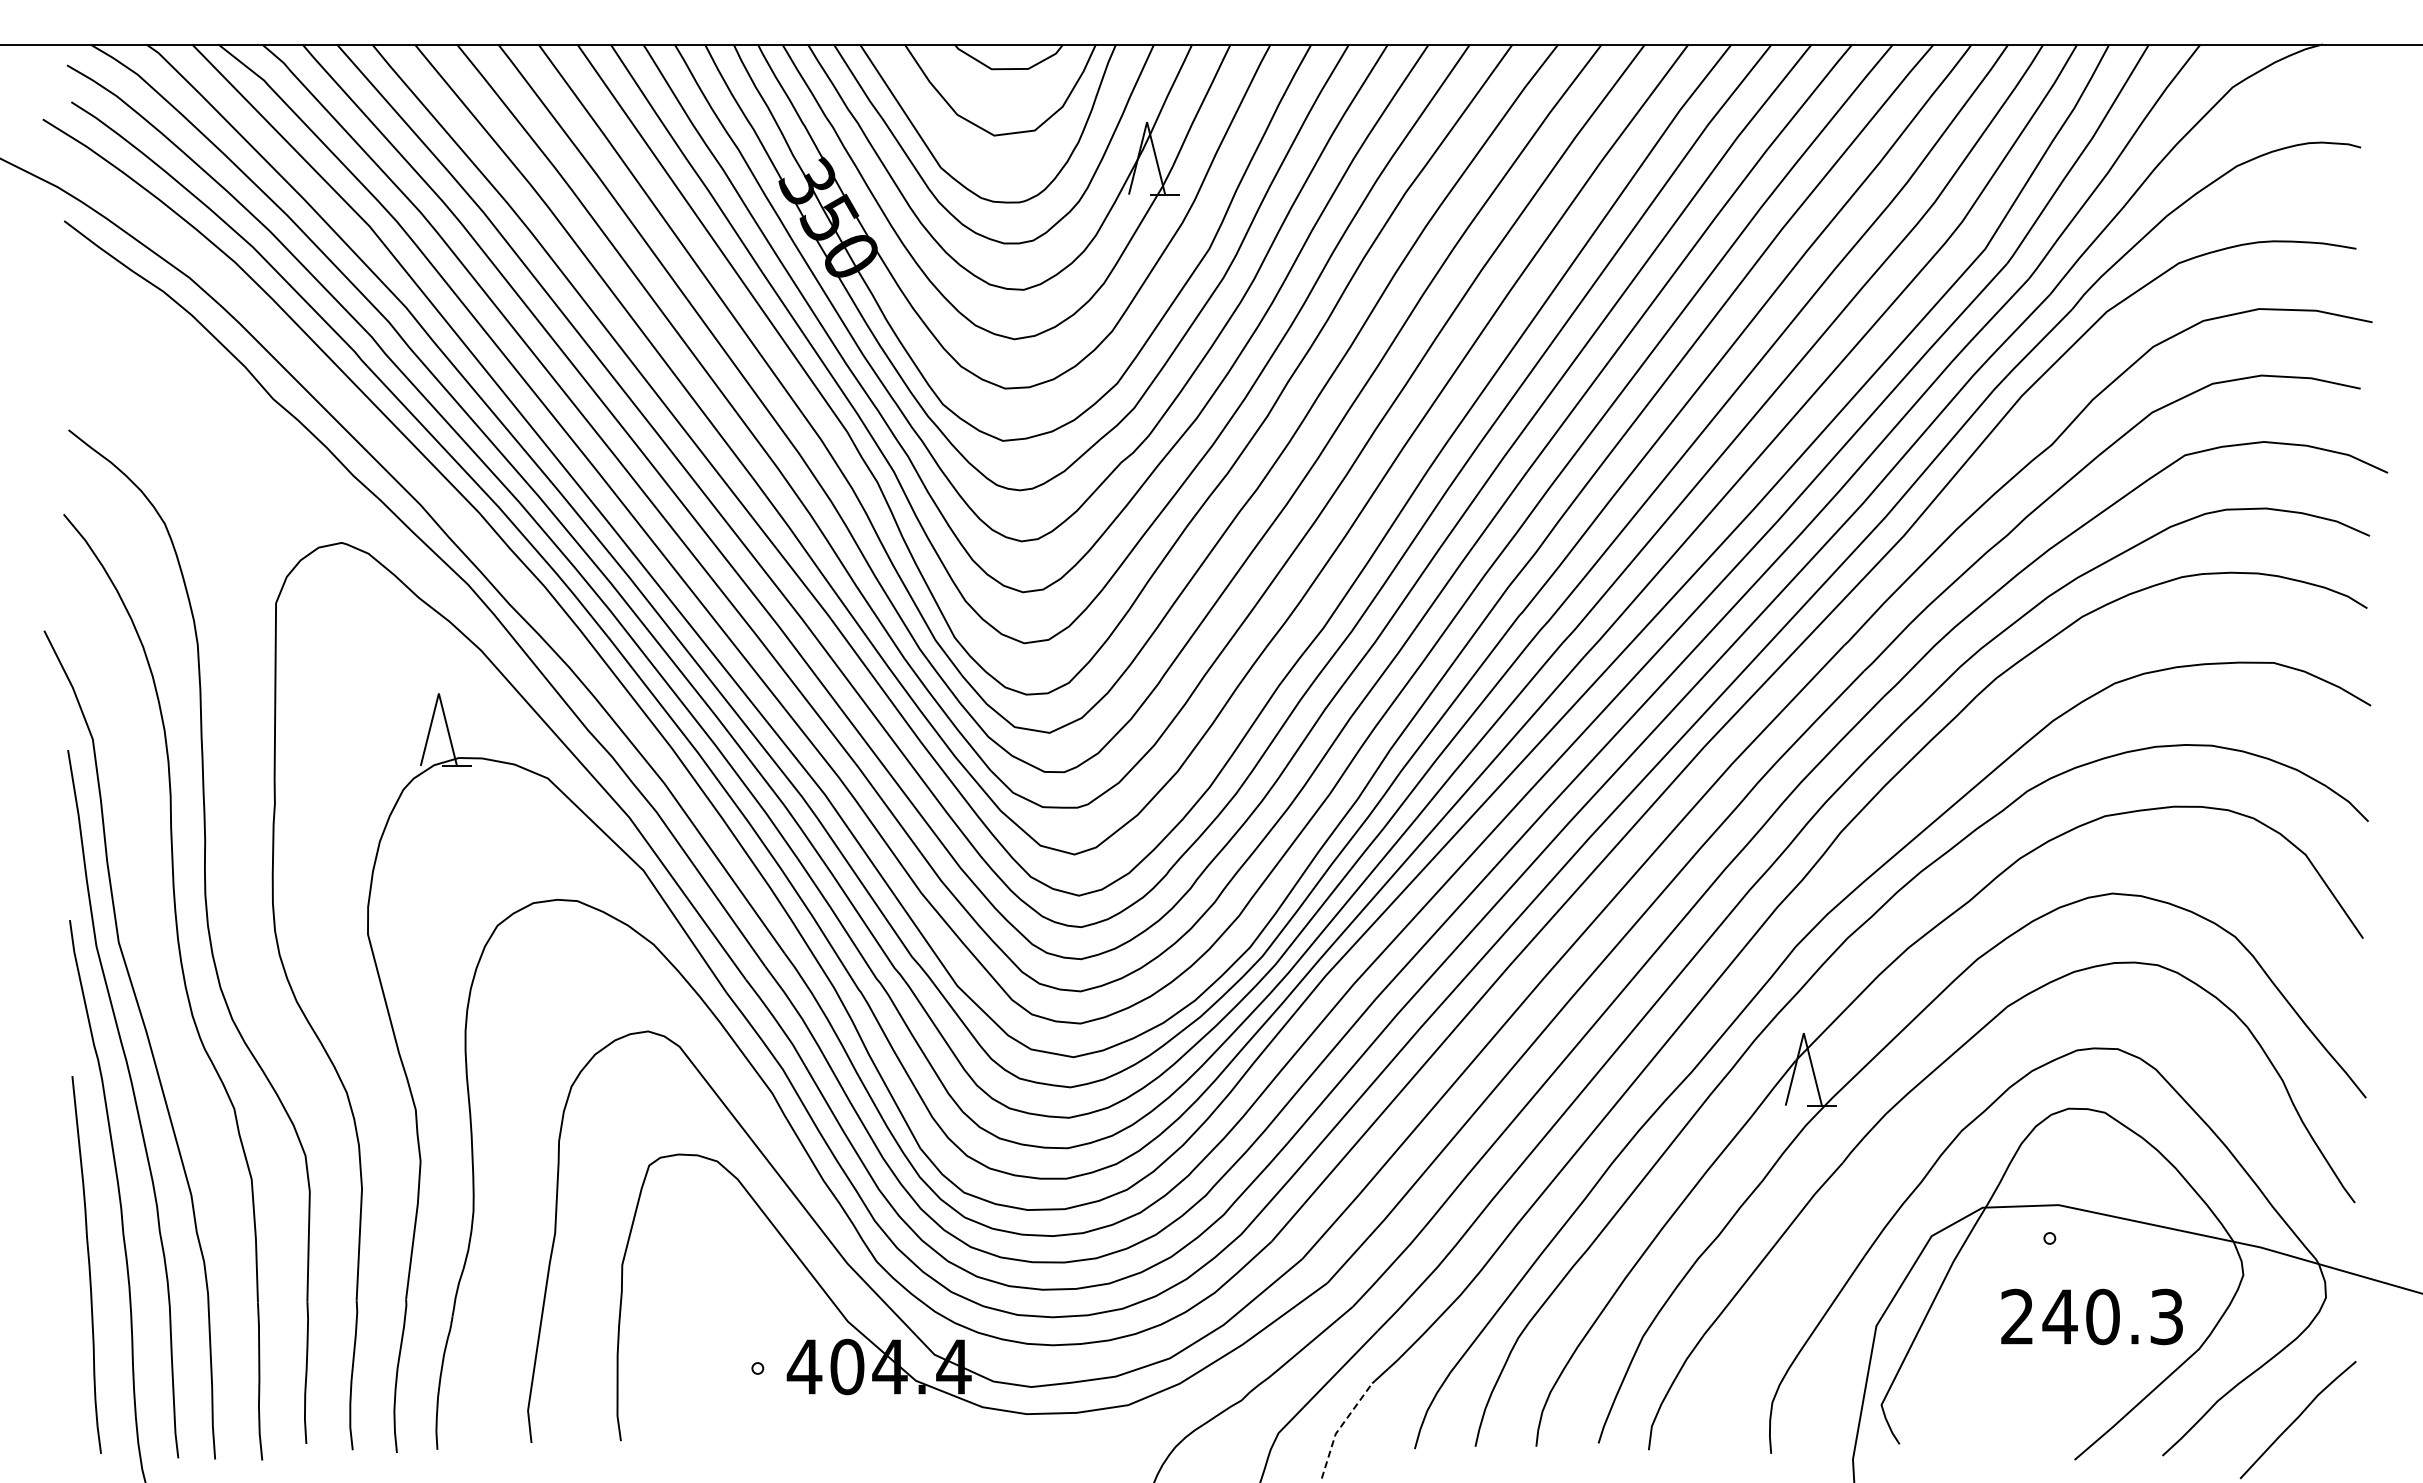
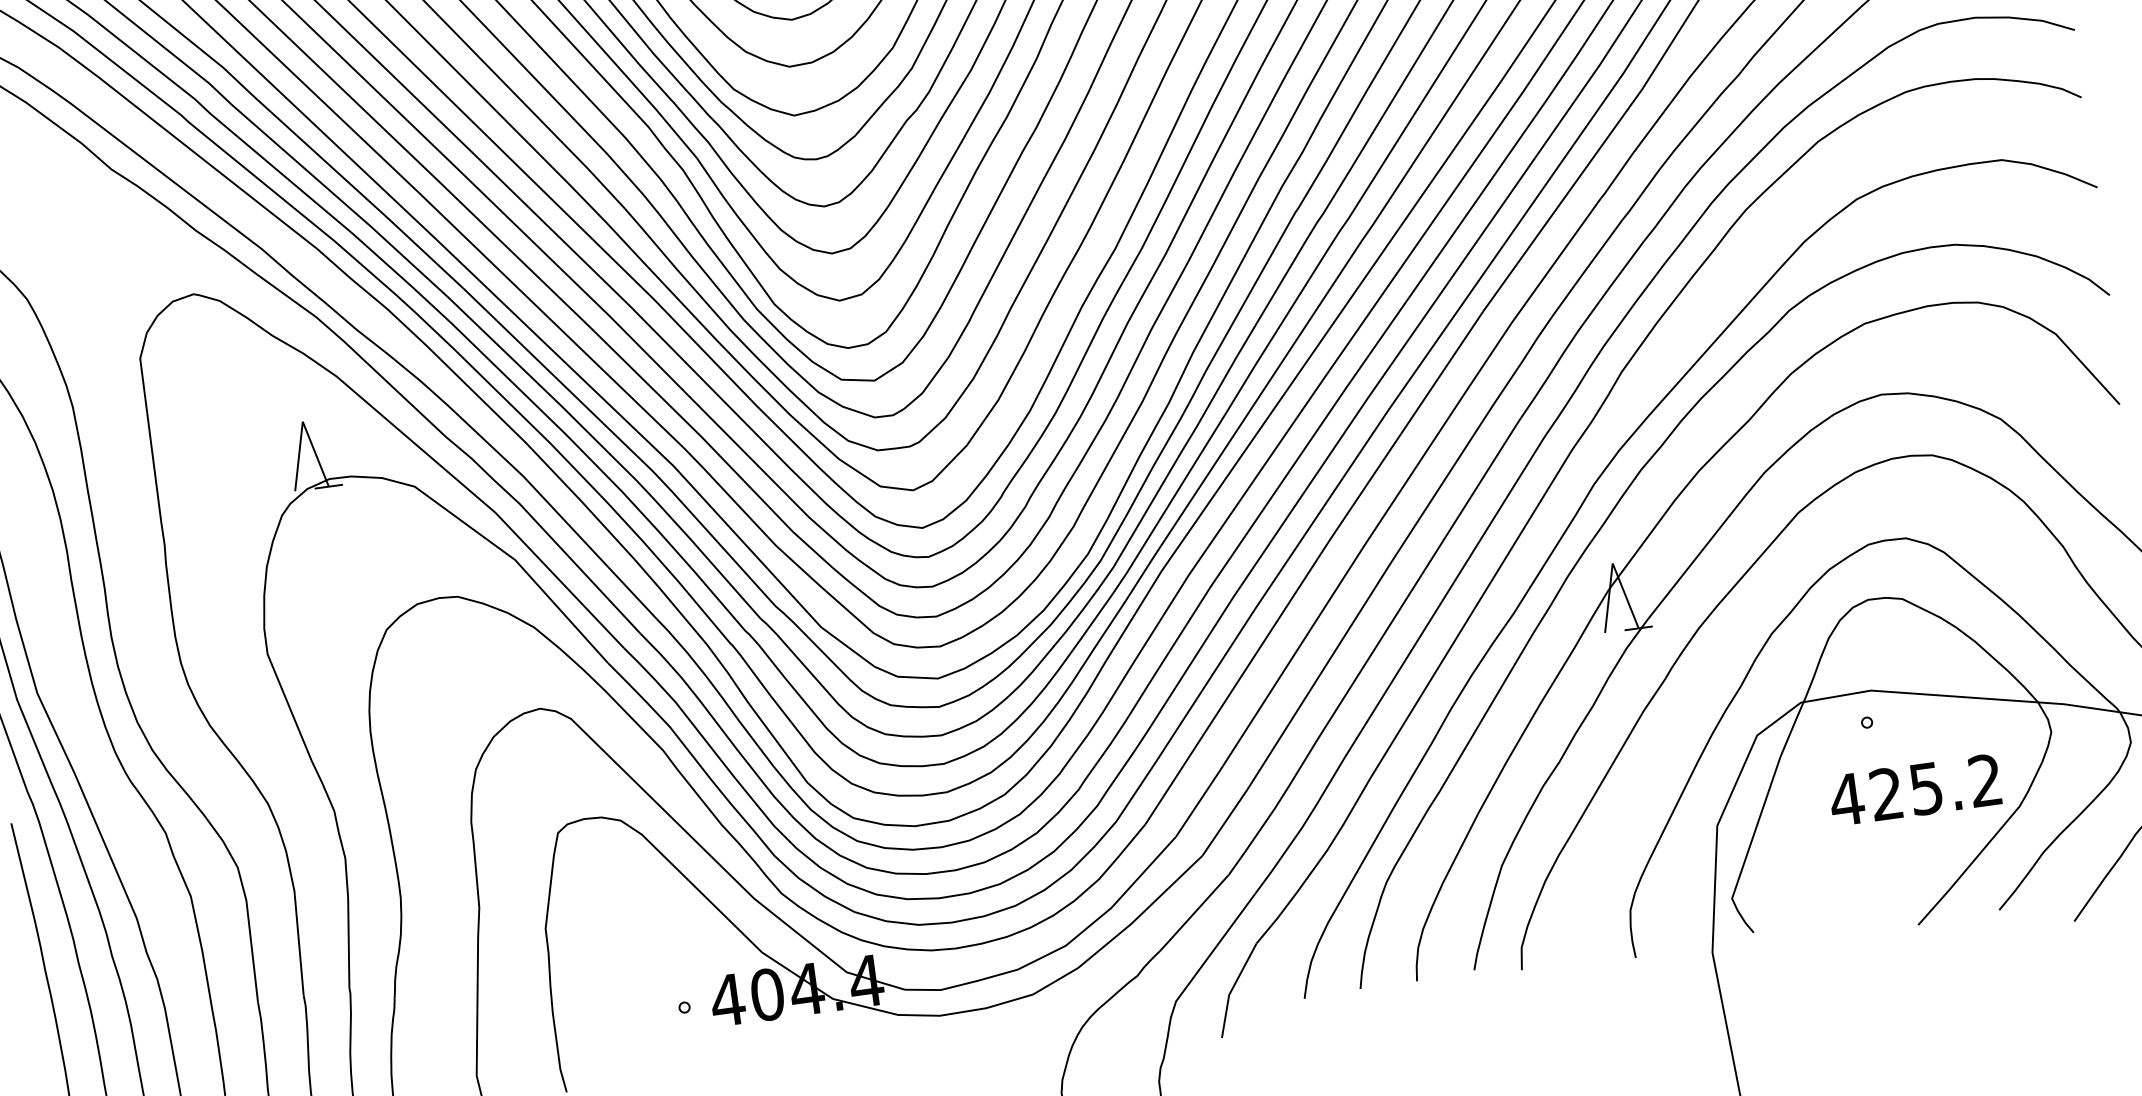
text: (2090, 1316) -> (1914, 789), 240.3 -> 425.2
line: (1340, 1427) -> (1232, 988), dashed -> solid

